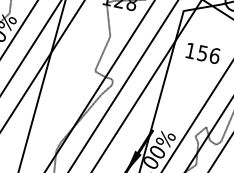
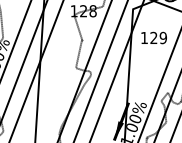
text: (208, 53) -> (158, 37), 156 -> 129

